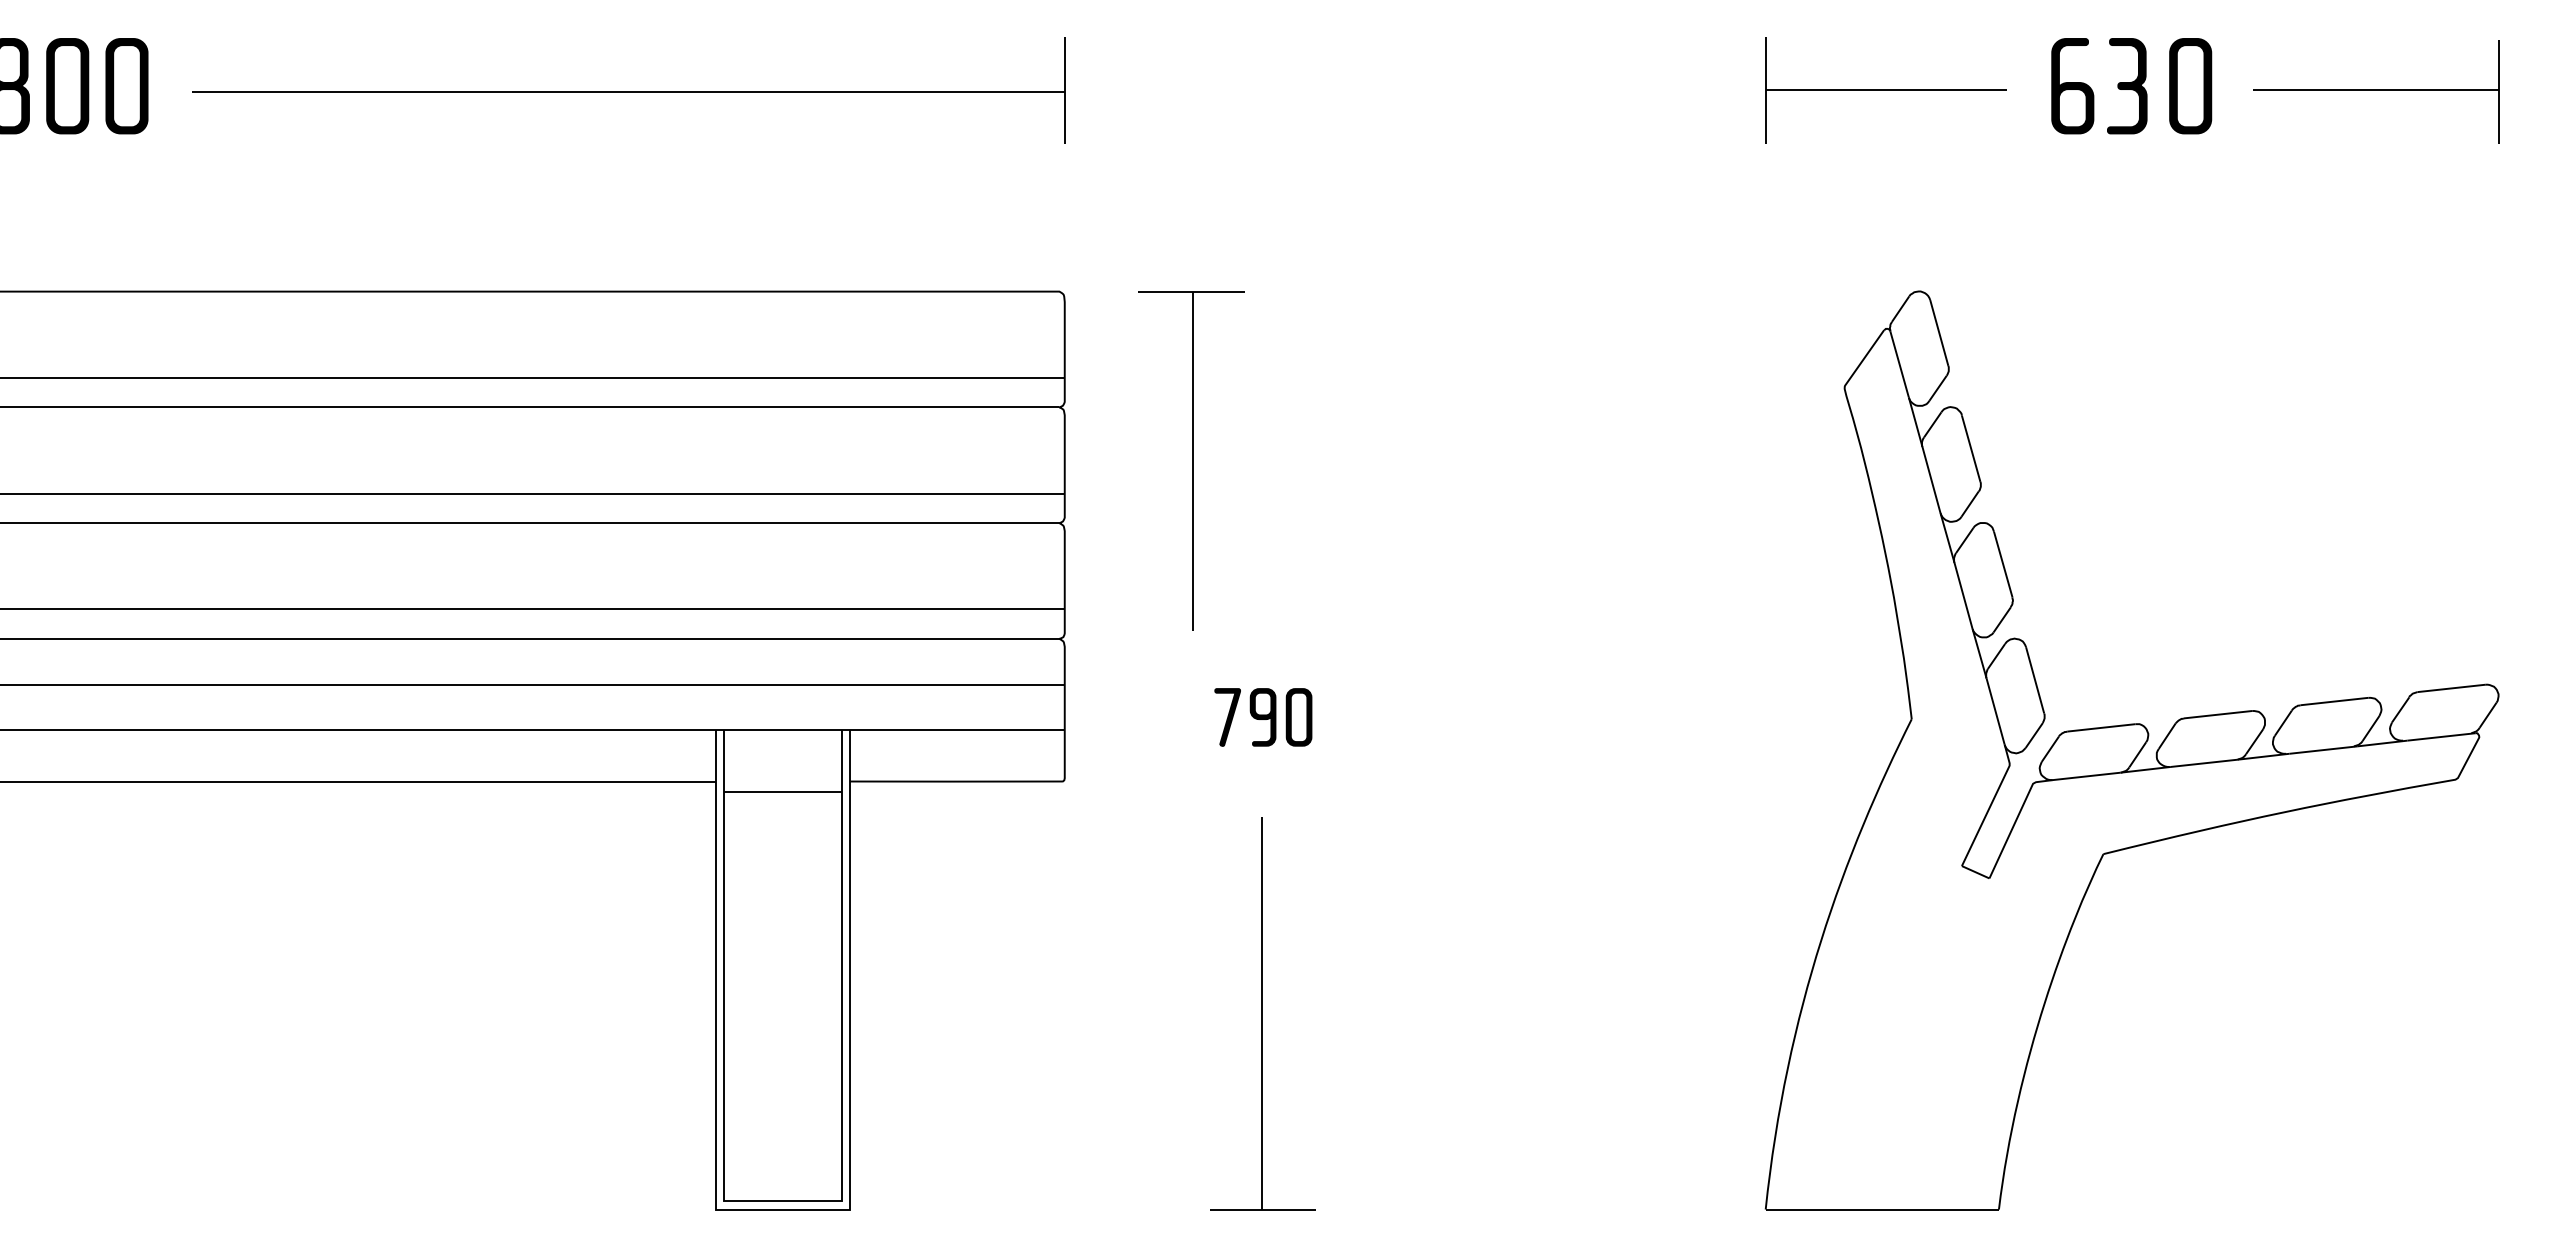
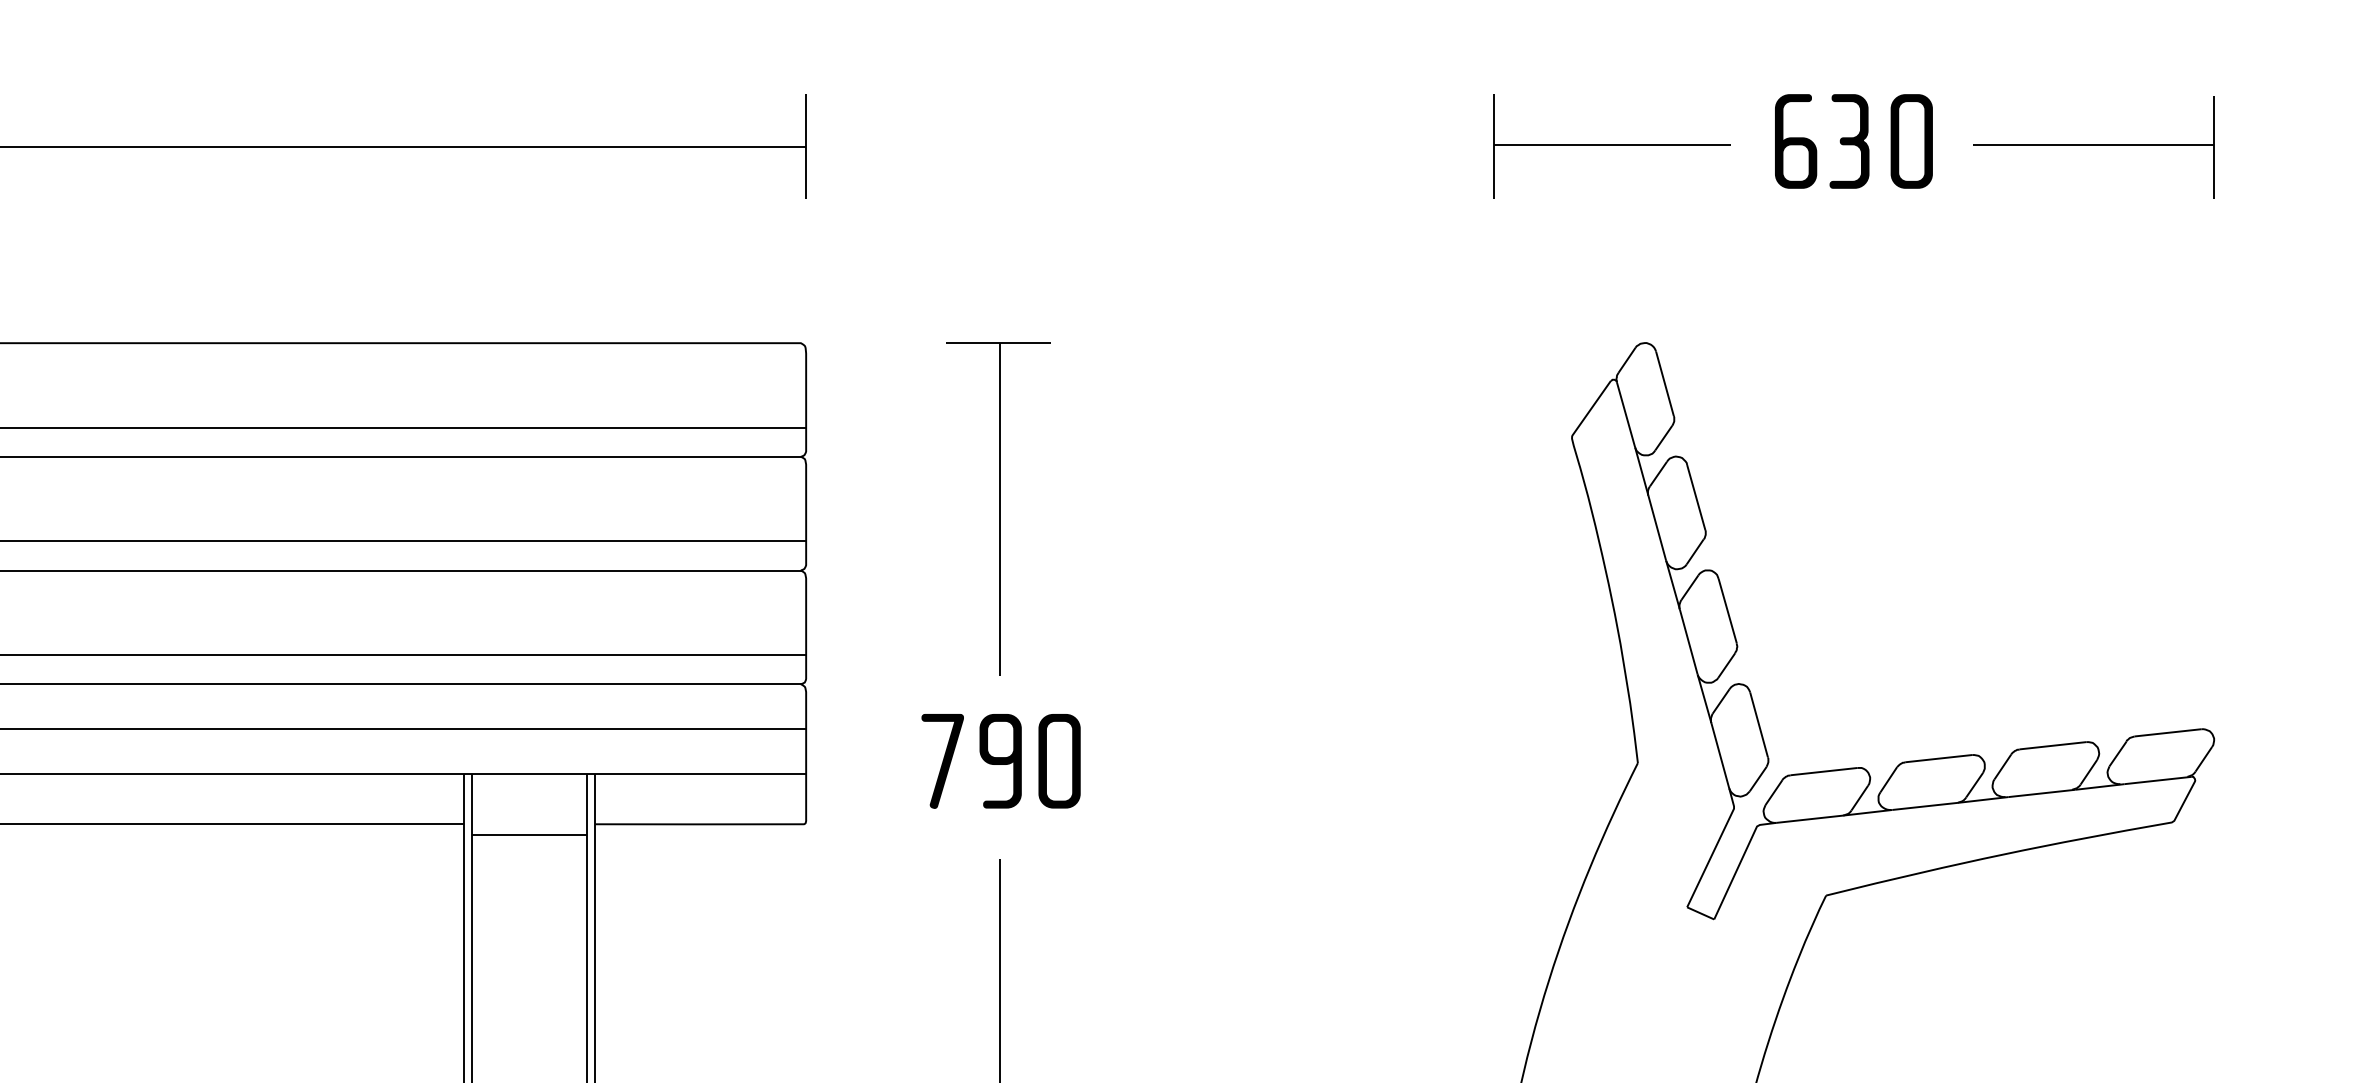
part: (1191, 460) -> (998, 509), moved
part: (1263, 717) -> (1001, 761), size x1.67

